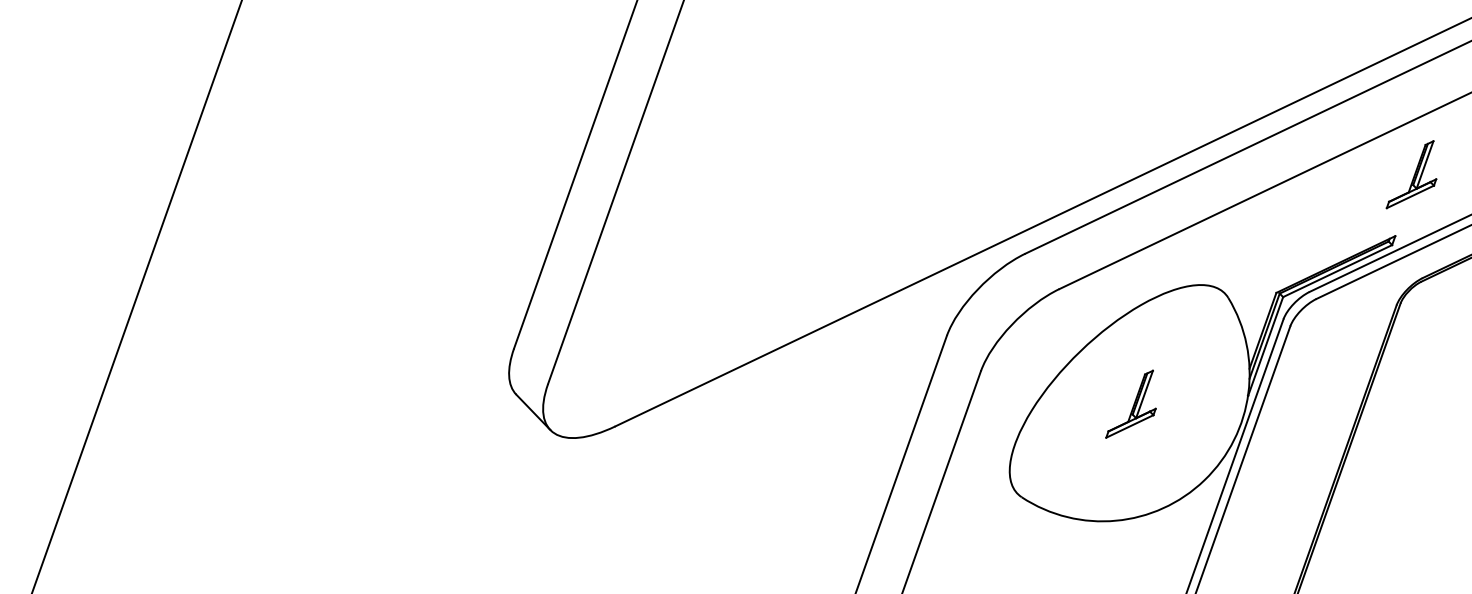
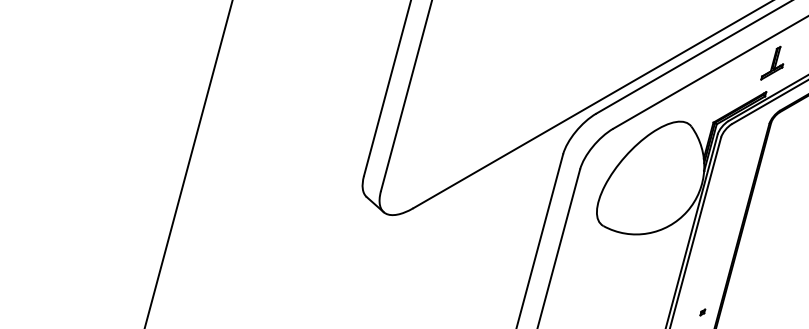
part: (1133, 402) -> (651, 178), removed

